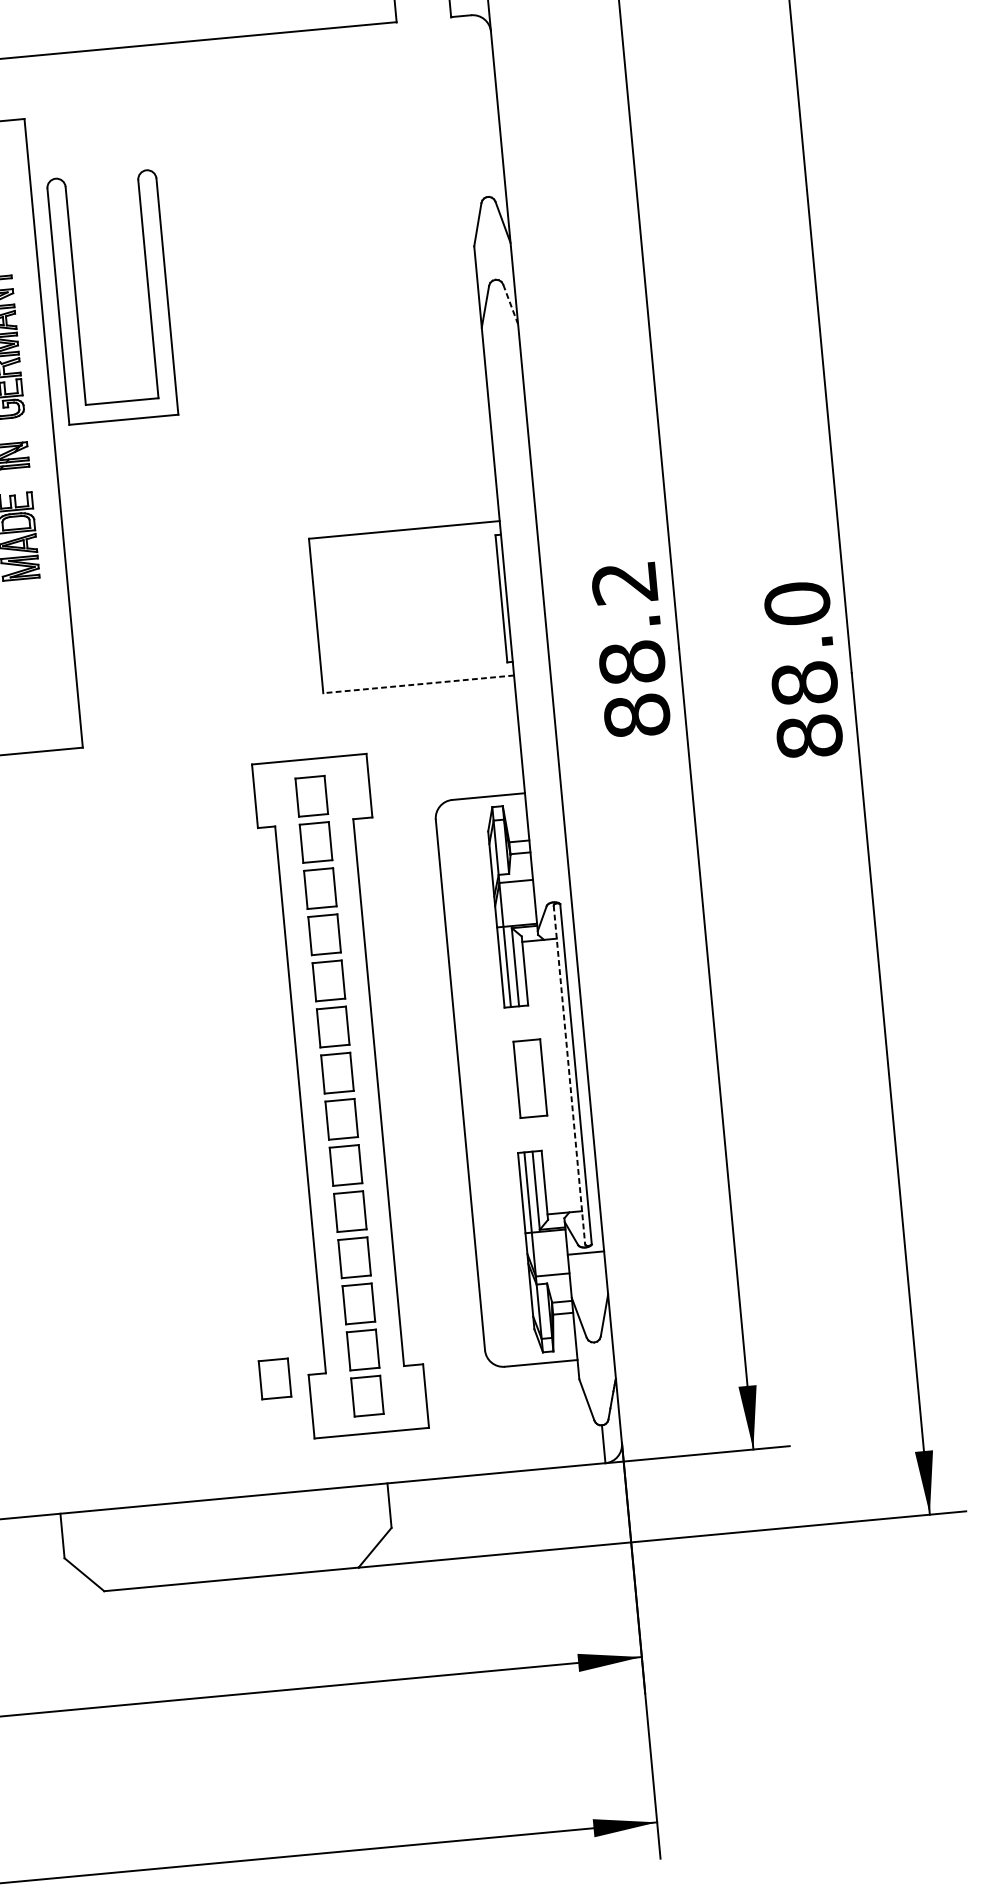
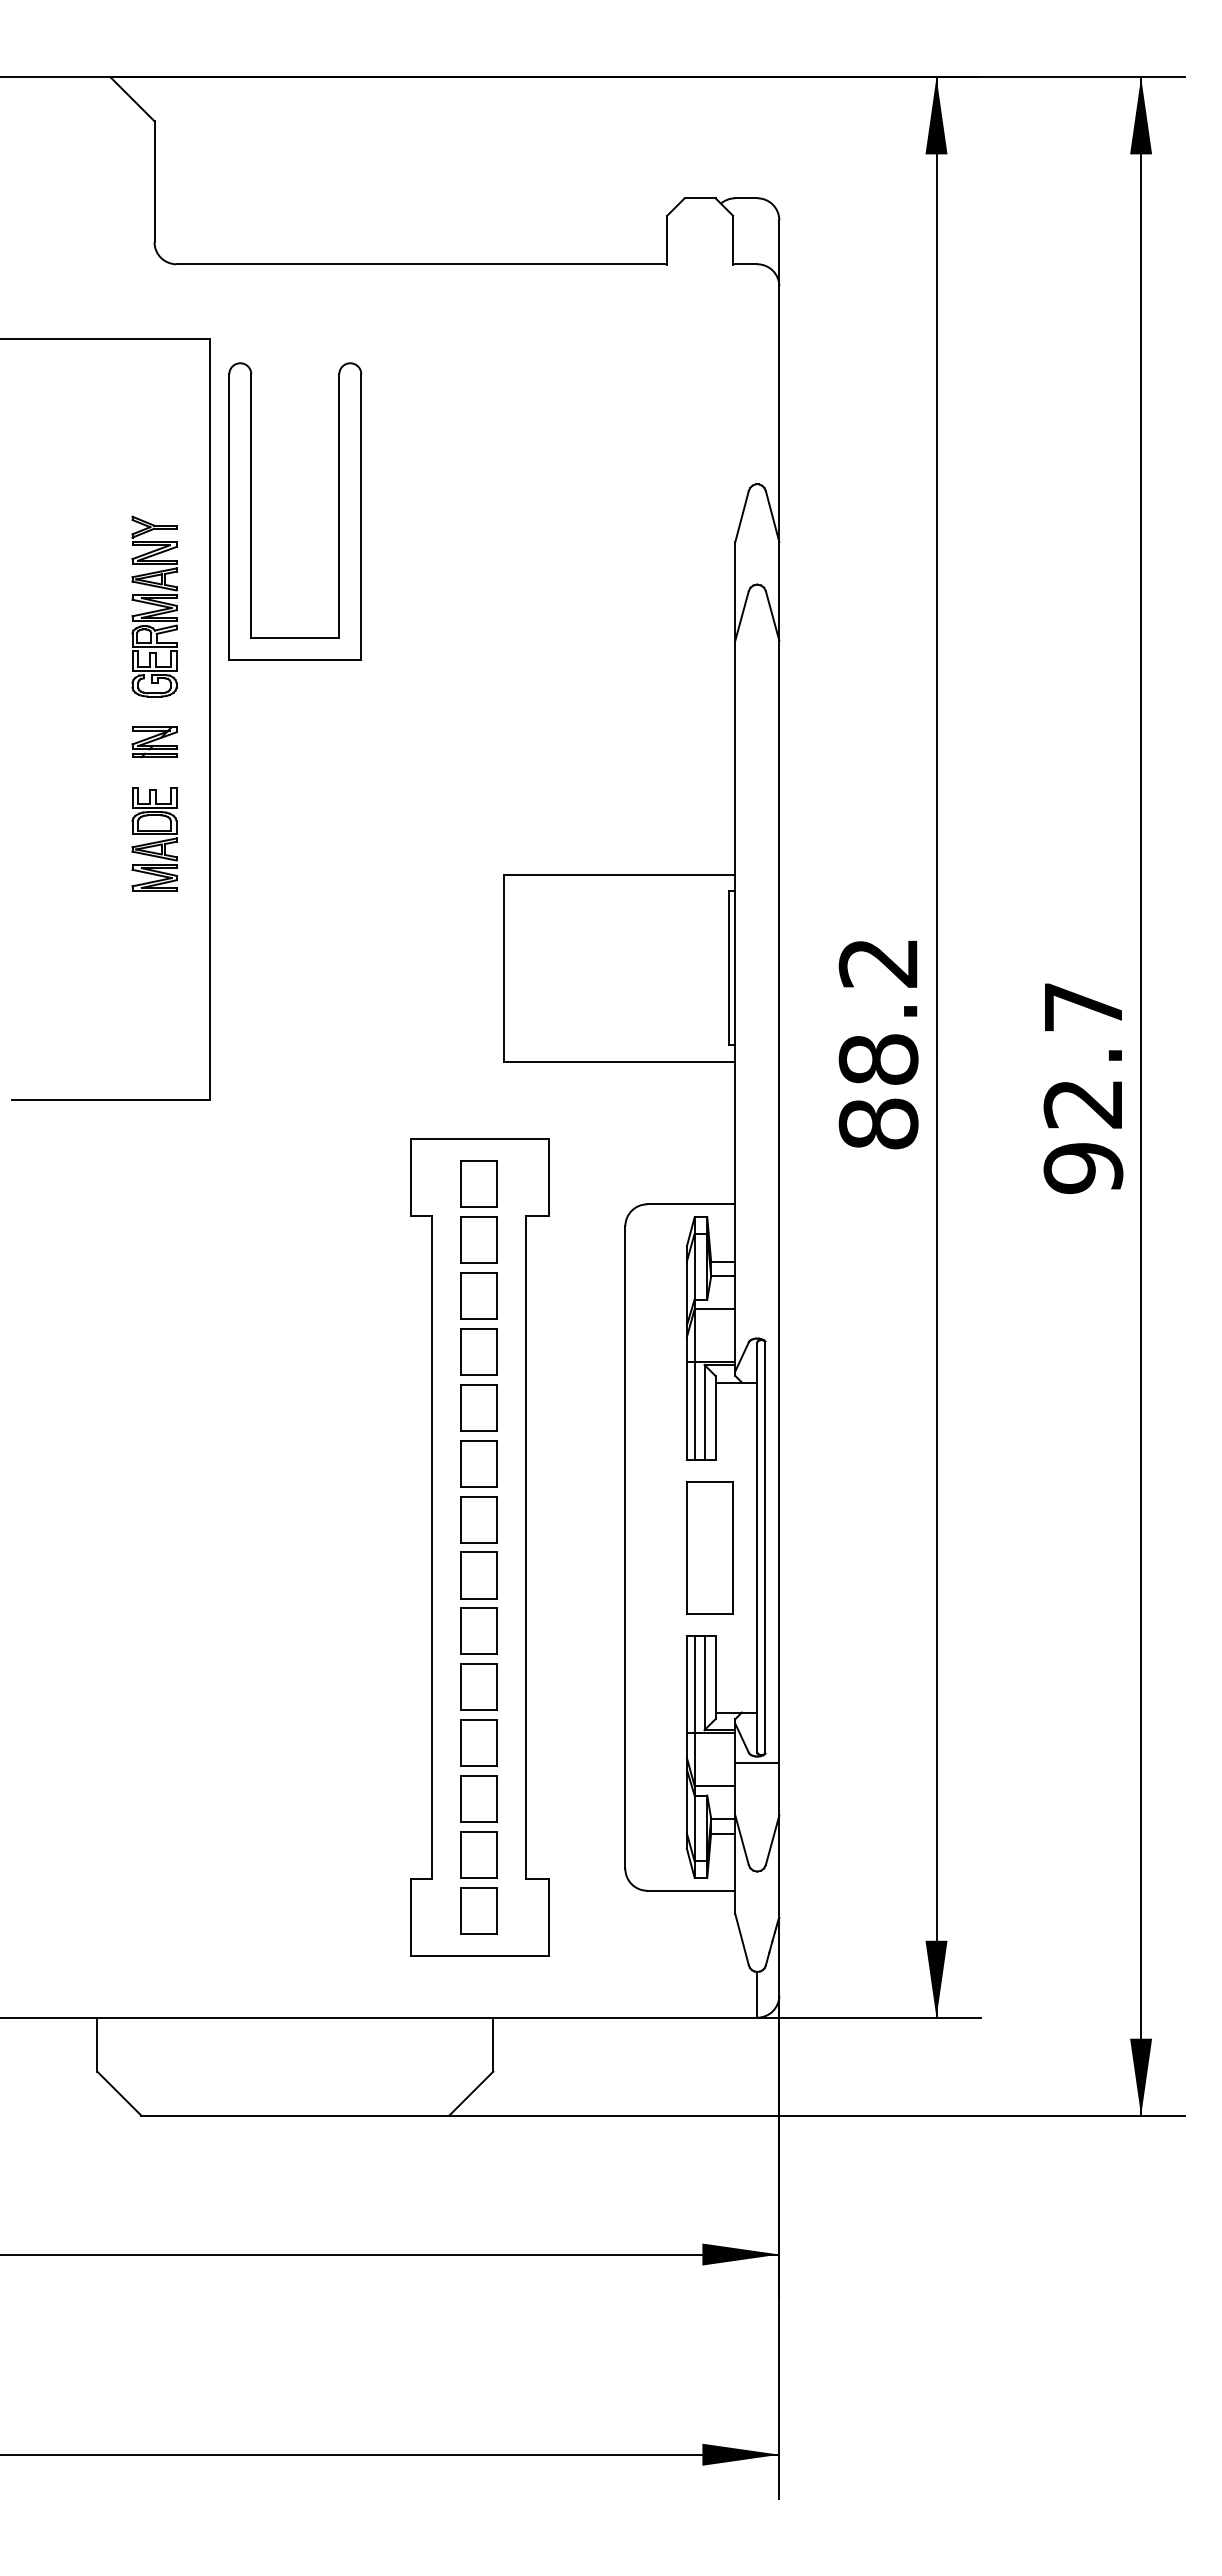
part: (148, 293) -> (338, 511), moved
line: (510, 304) -> (772, 615), dashed -> solid
text: (803, 670) -> (1083, 1087), 88.0 -> 92.7
line: (418, 684) -> (619, 1061), dashed -> solid
line: (569, 1075) -> (757, 1548), dashed -> solid
part: (529, 1078) -> (709, 1547), size x1.43
part: (274, 1378) -> (369, 1879), removed

